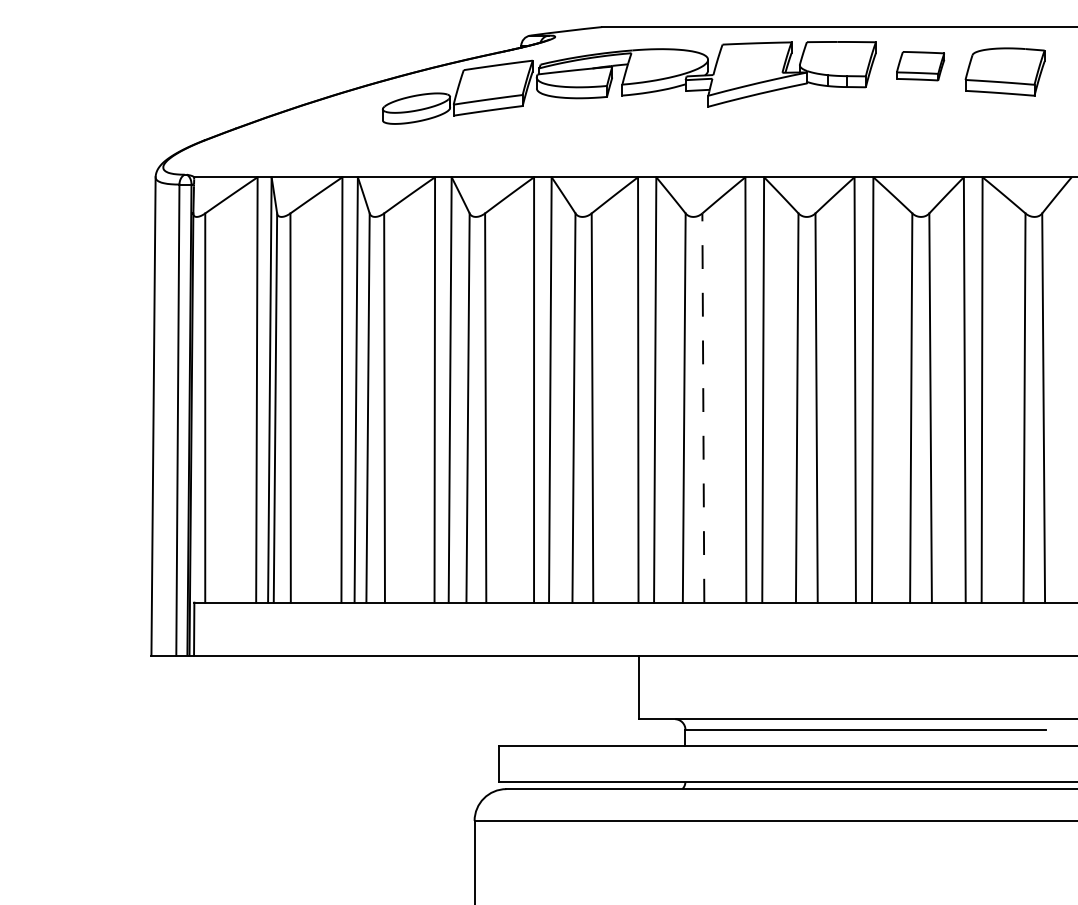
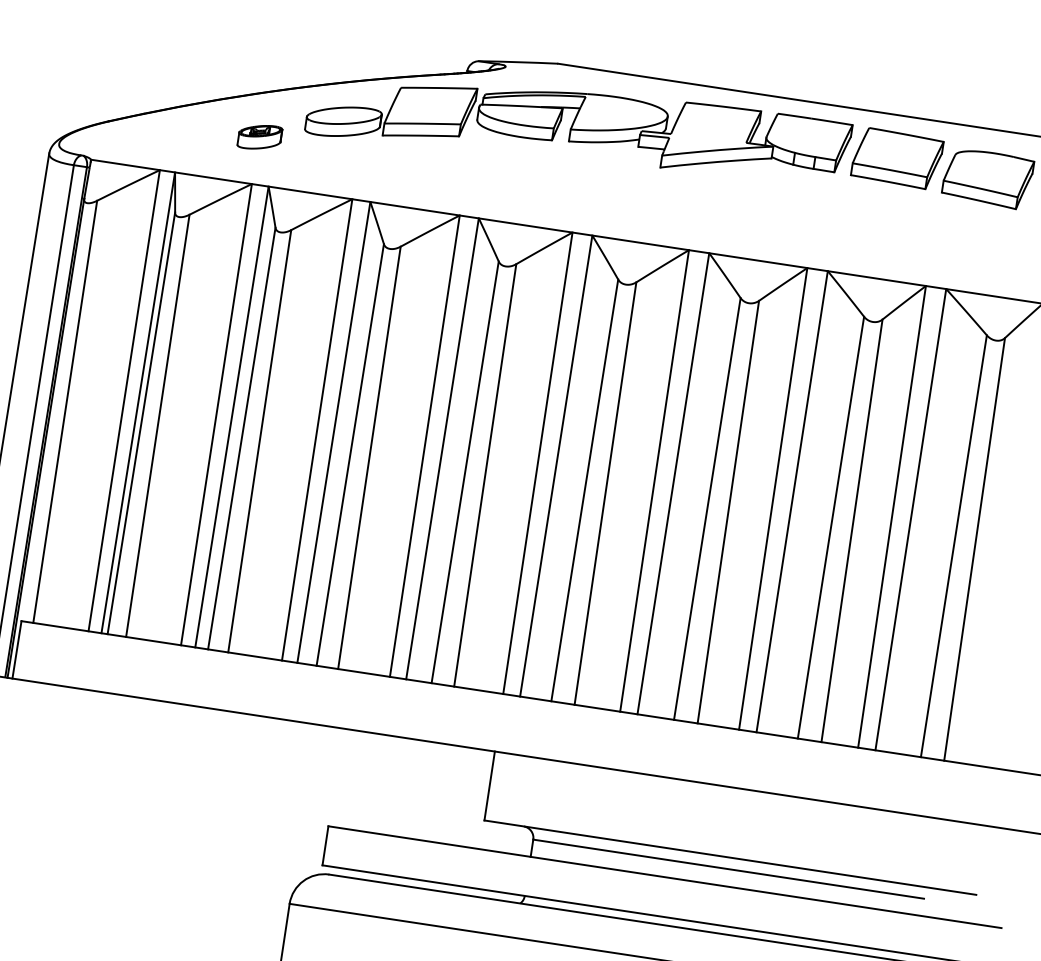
part: (920, 65) -> (897, 157), size x1.67
part: (343, 133) -> (260, 136), added
line: (703, 408) -> (605, 494), dashed -> solid

